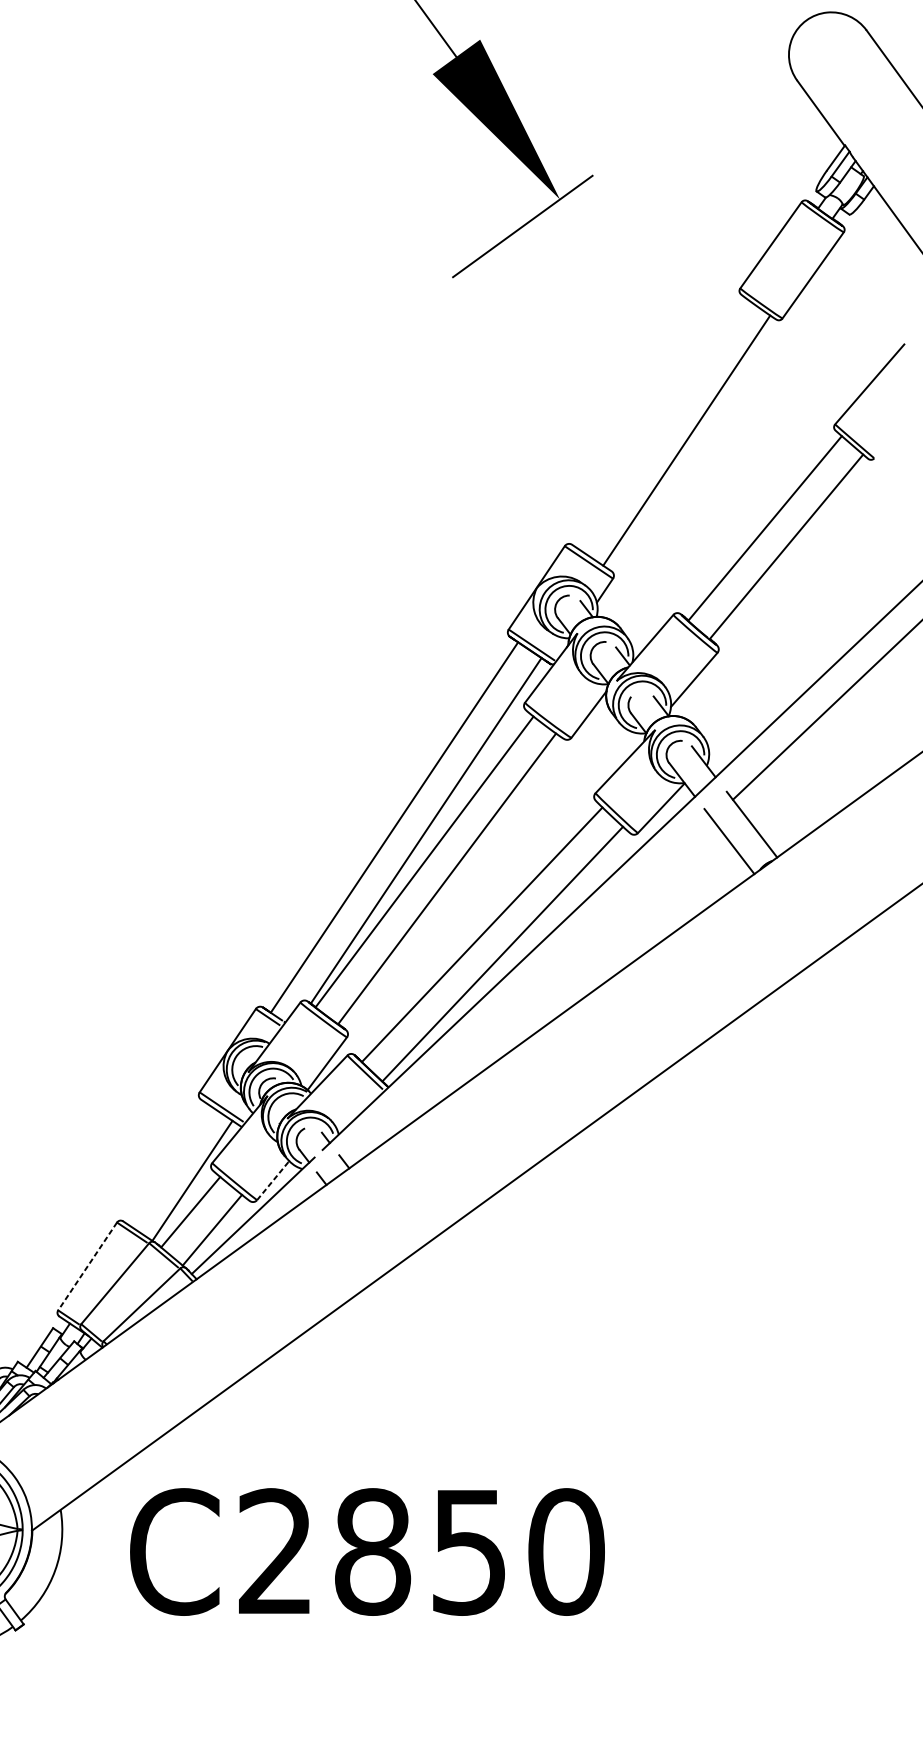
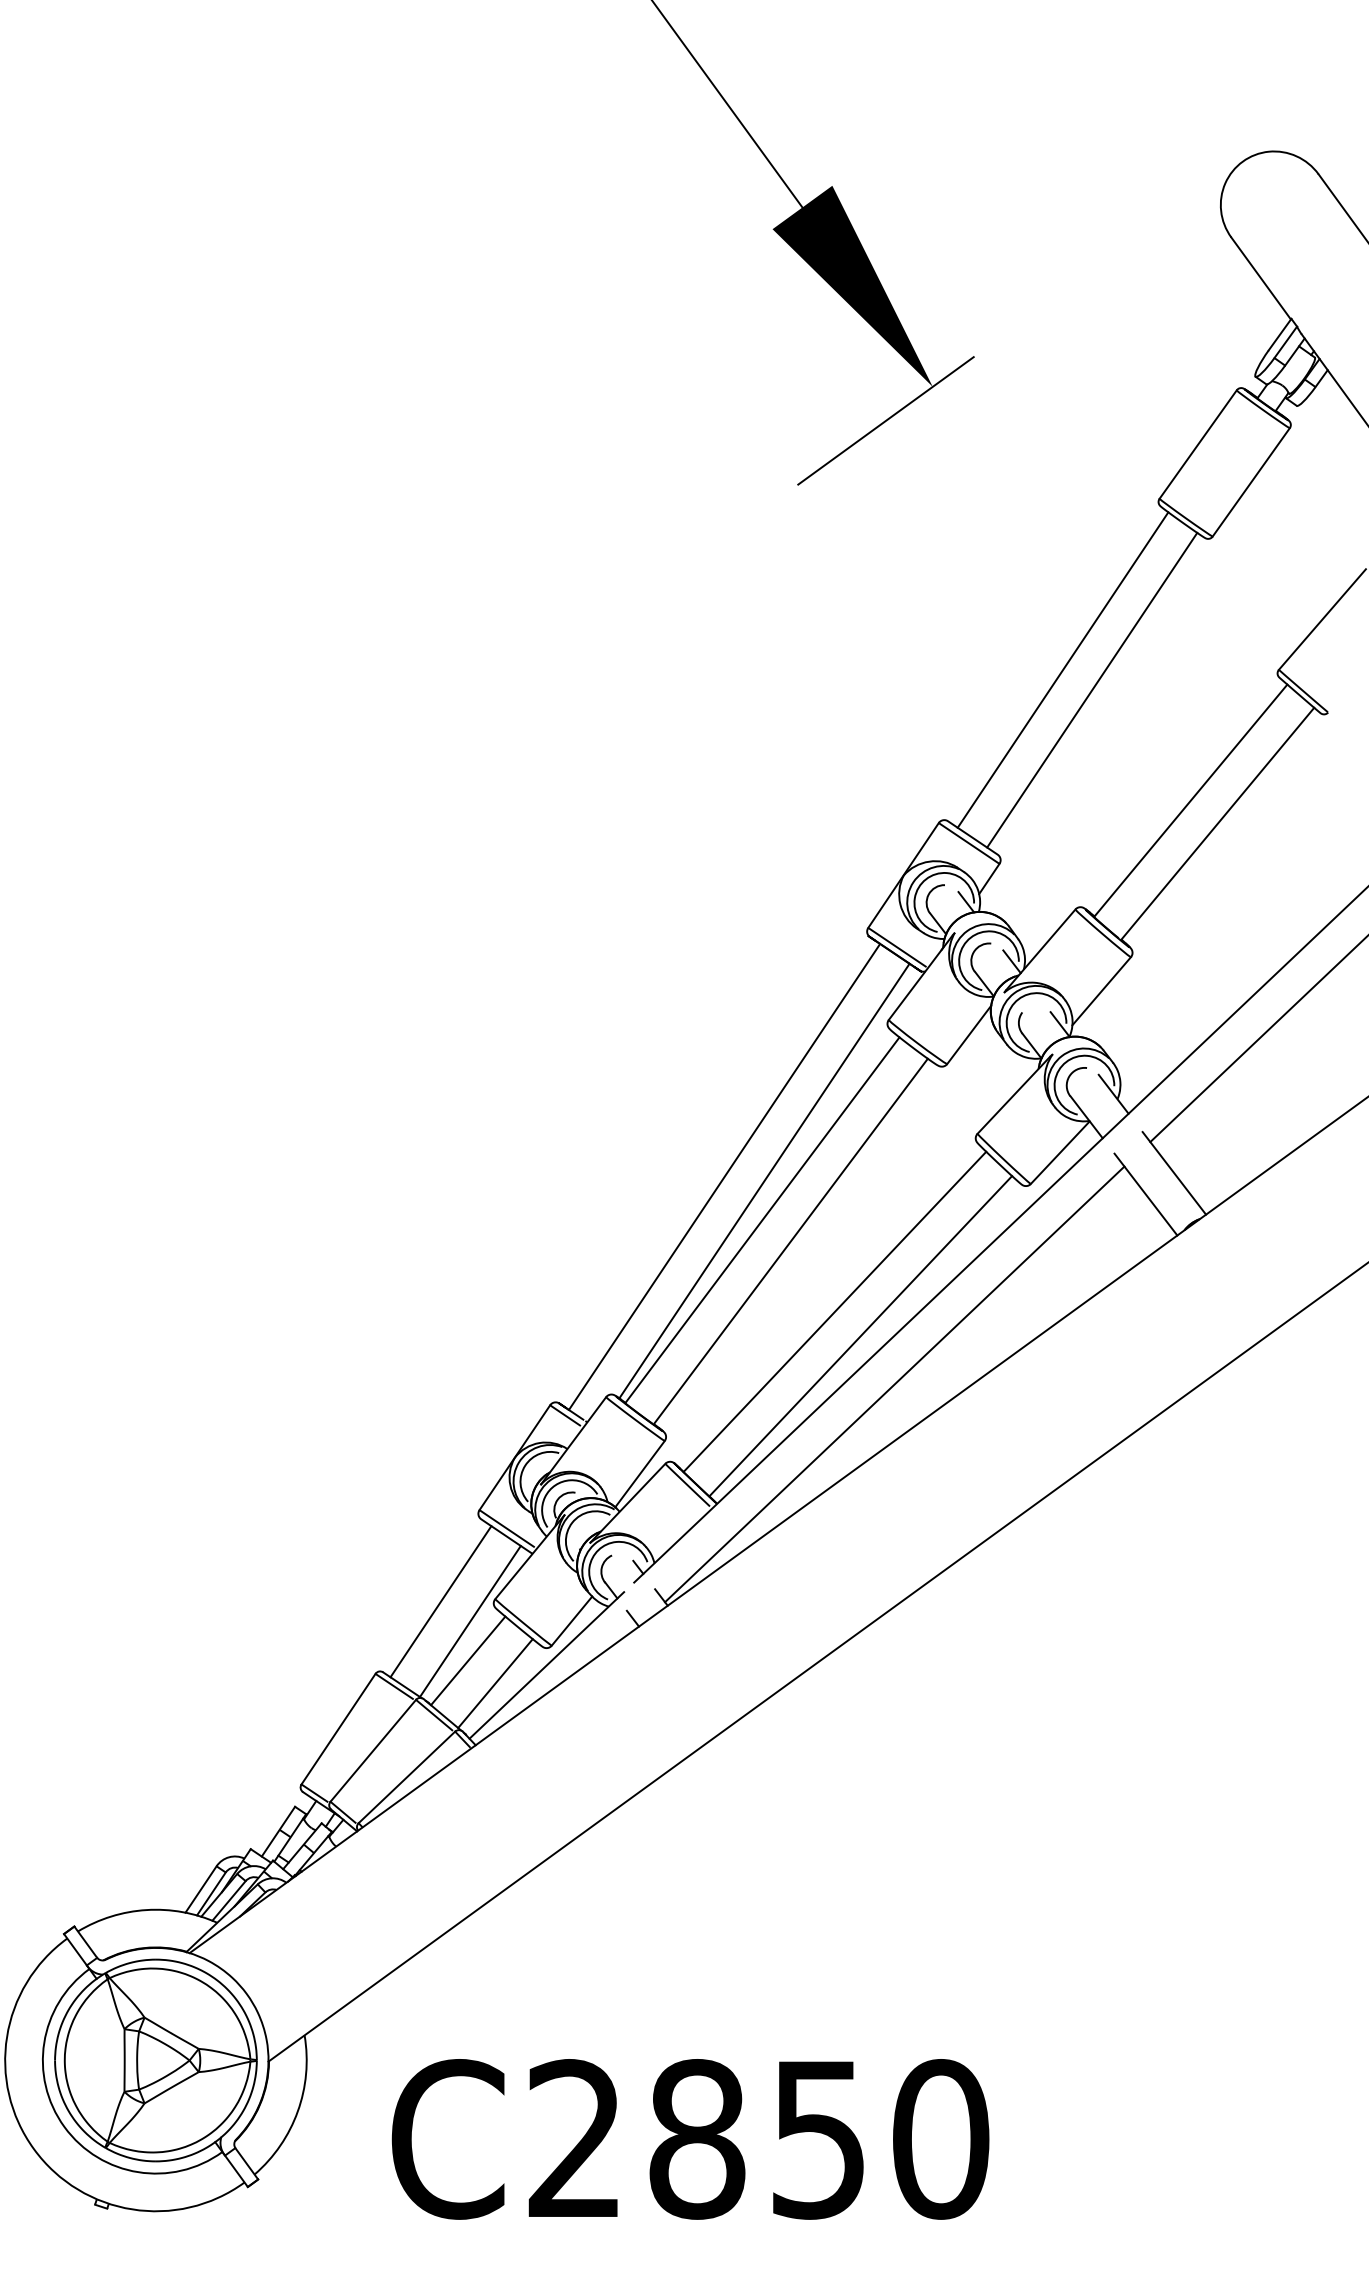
line: (663, 424) -> (1062, 669), added
line: (529, 992) -> (894, 1384), added
line: (168, 1165) -> (440, 1601), added
line: (273, 1180) -> (572, 1621), dashed -> solid
line: (87, 1266) -> (338, 1729), dashed -> solid
text: (367, 1552) -> (690, 2139), moved

